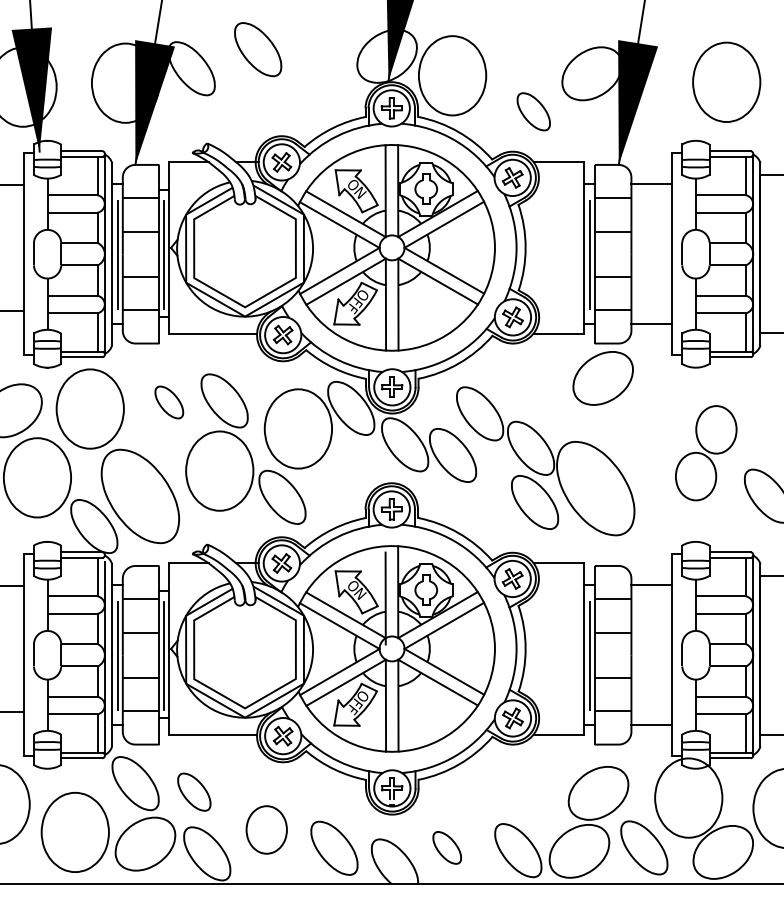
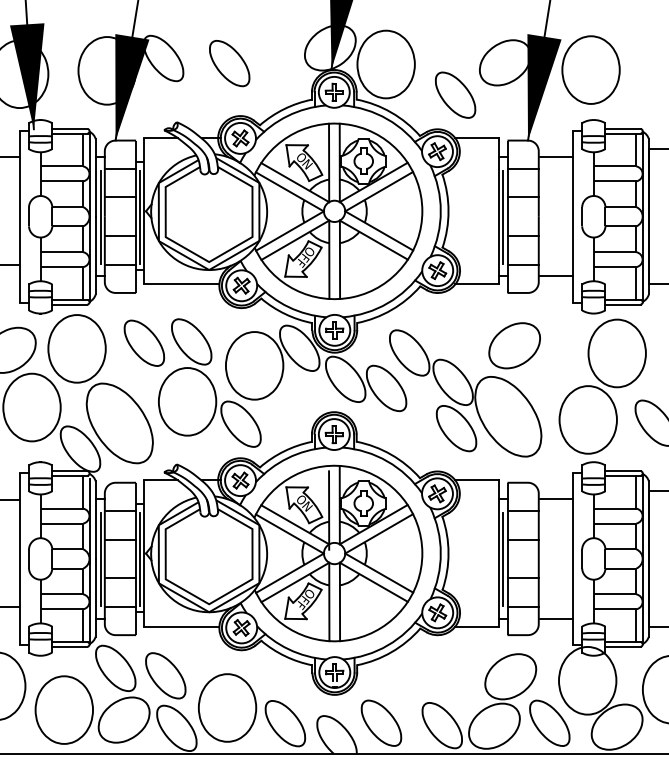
part: (258, 49) -> (229, 63), moved
part: (726, 81) -> (590, 69), moved
part: (533, 111) -> (455, 94), size x1.43
part: (602, 378) -> (514, 345), moved
part: (169, 402) -> (144, 343), size x1.67
part: (705, 452) -> (601, 385), size x1.67
part: (194, 791) -> (165, 675), size x1.43
part: (266, 829) -> (227, 707), size x1.67
part: (447, 847) -> (381, 722), size x1.67

